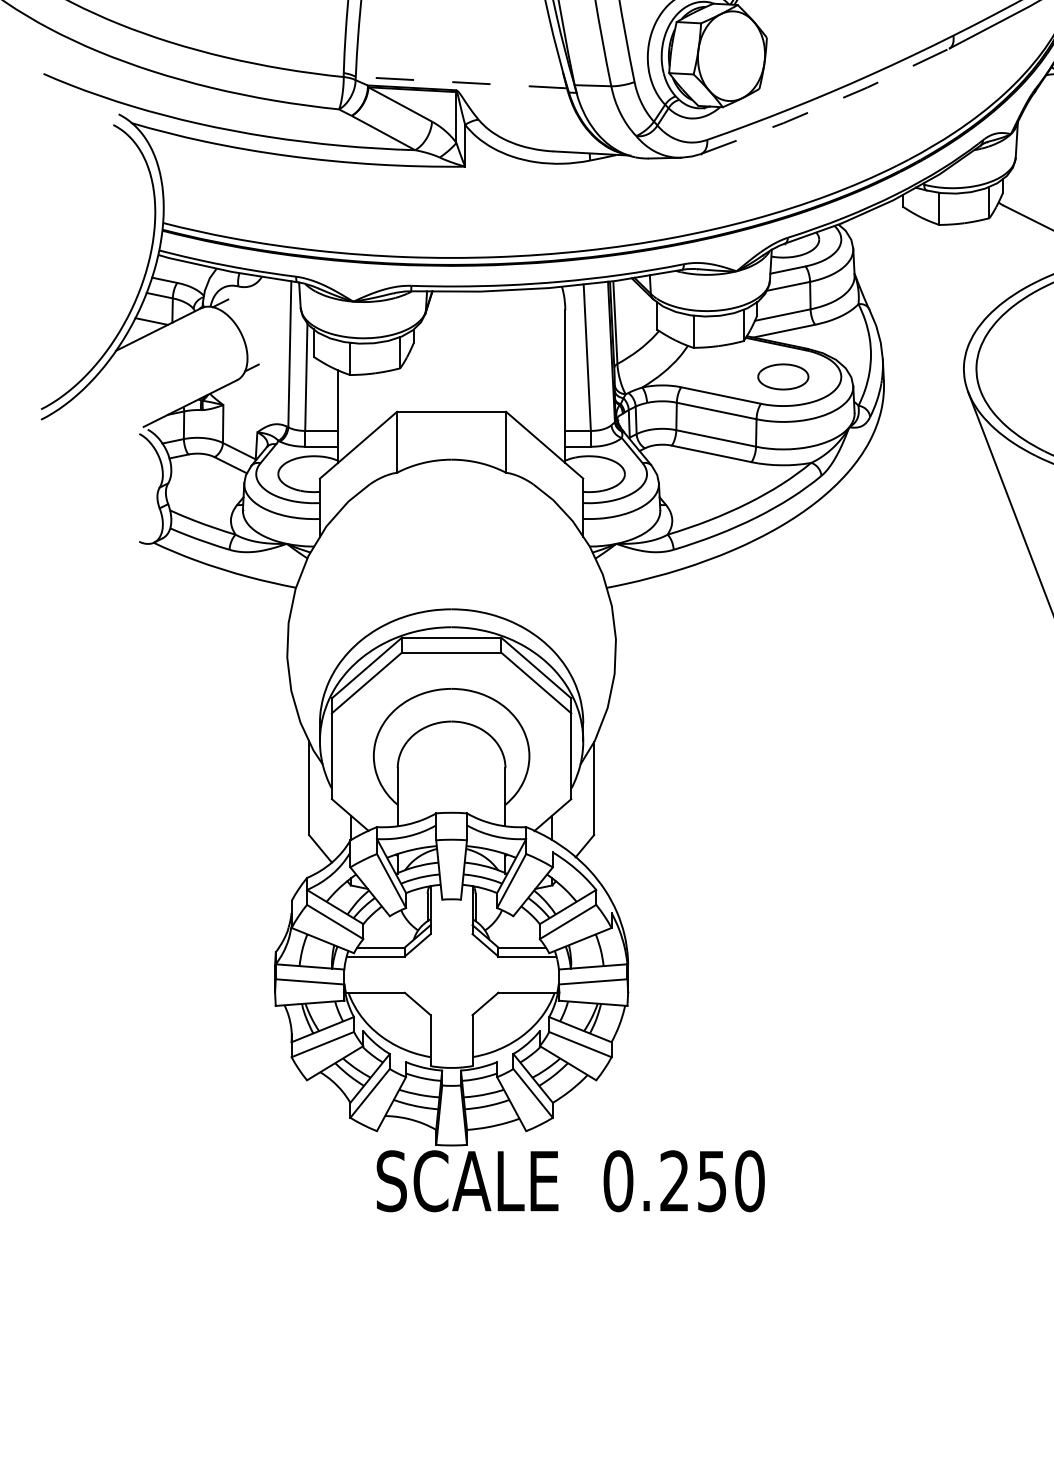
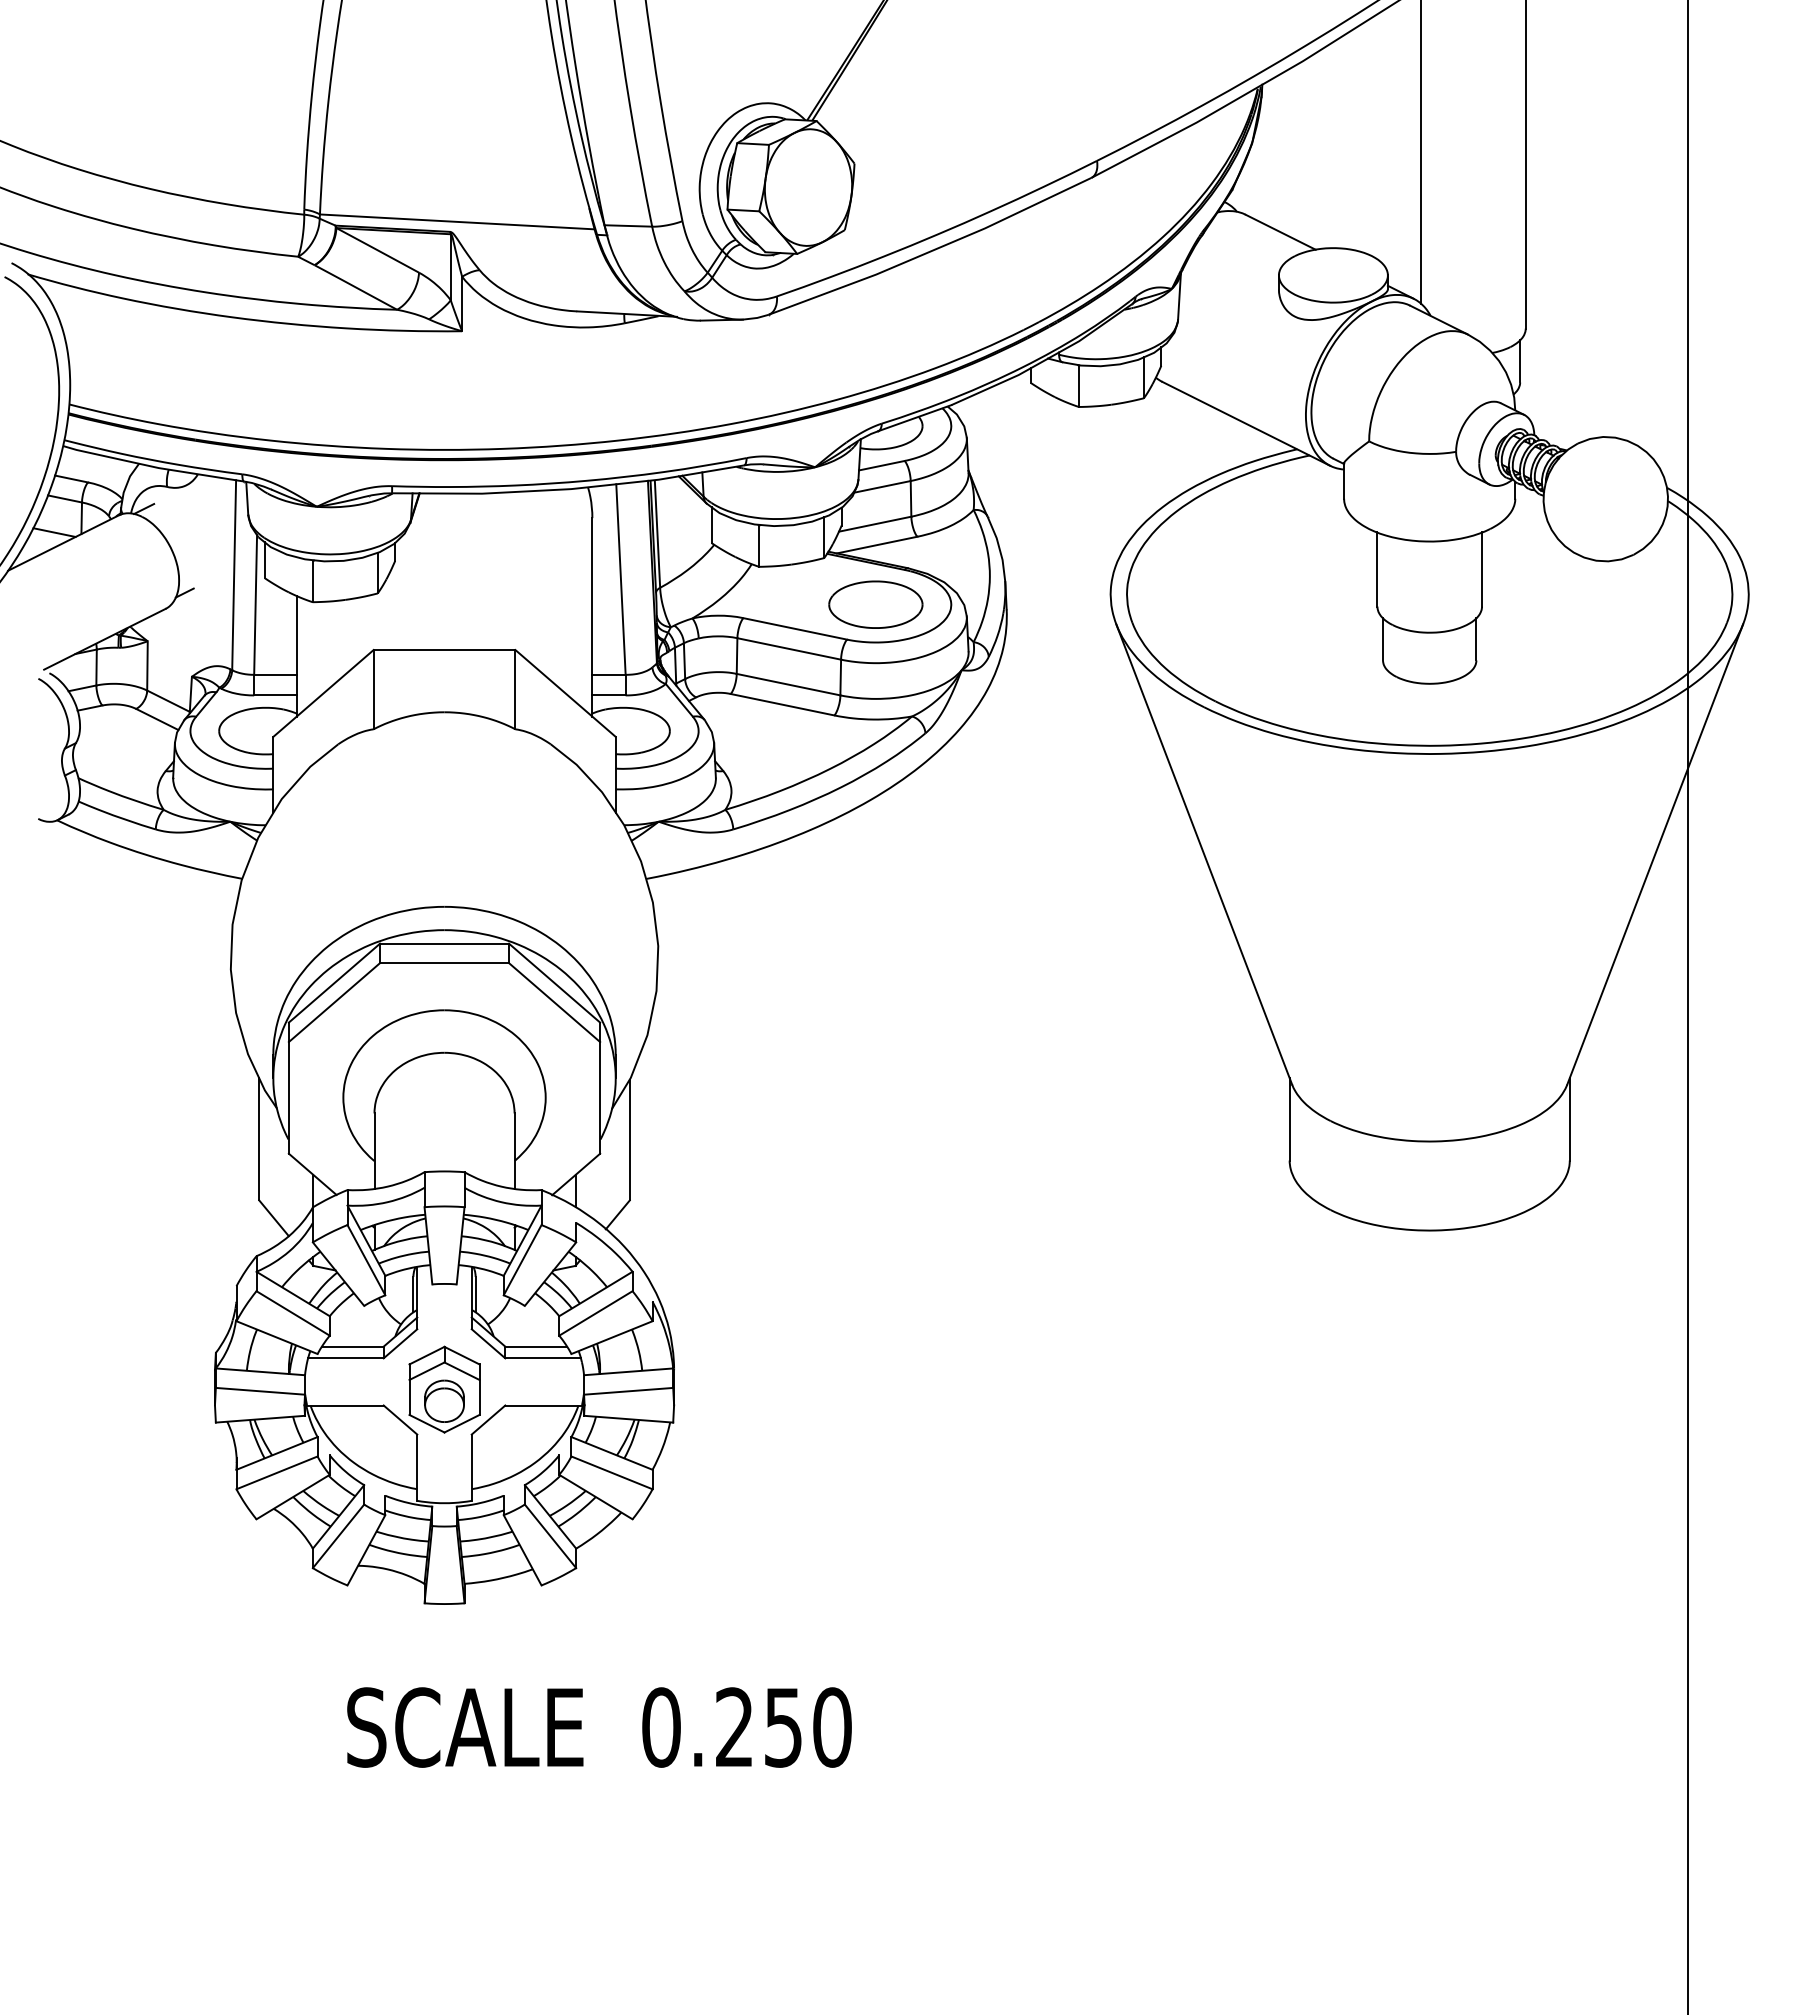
line: (461, 82) -> (457, 221), dashed -> solid
line: (826, 104) -> (932, 250), dashed -> solid
part: (783, 376) -> (875, 604), size x1.43
part: (451, 980) -> (444, 1389), added
text: (570, 1181) -> (599, 1727), moved

